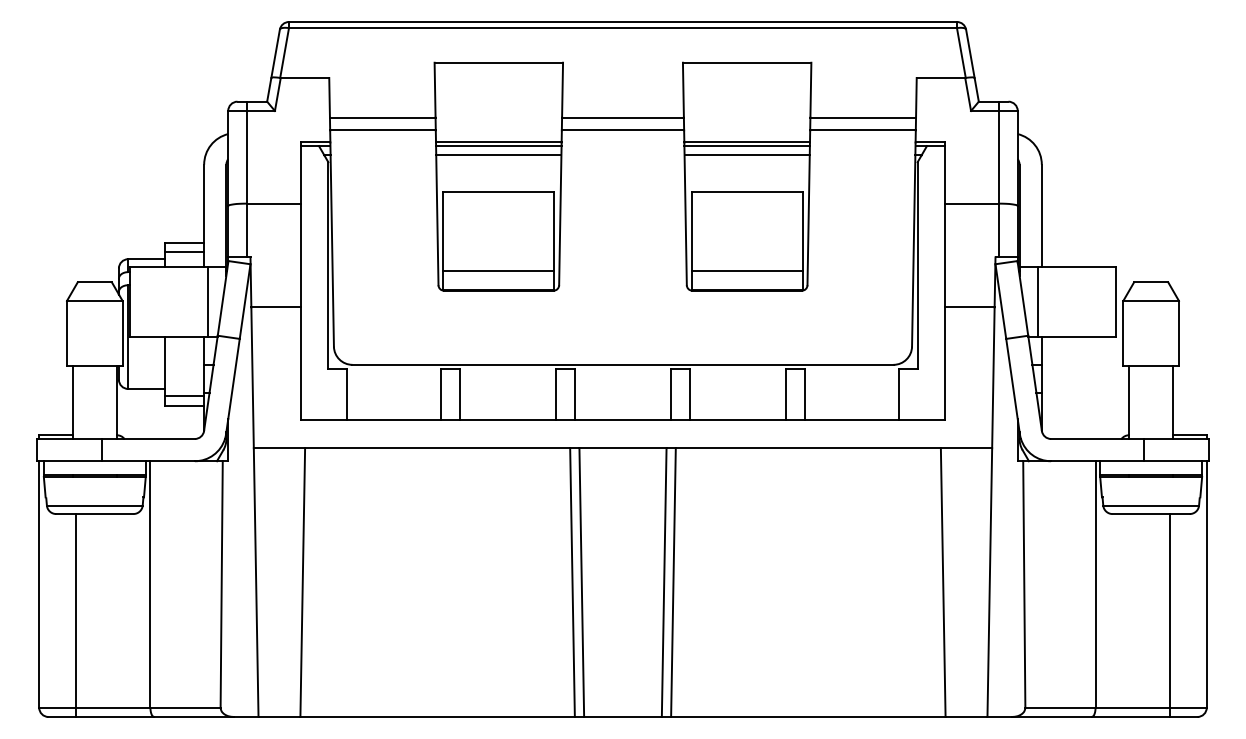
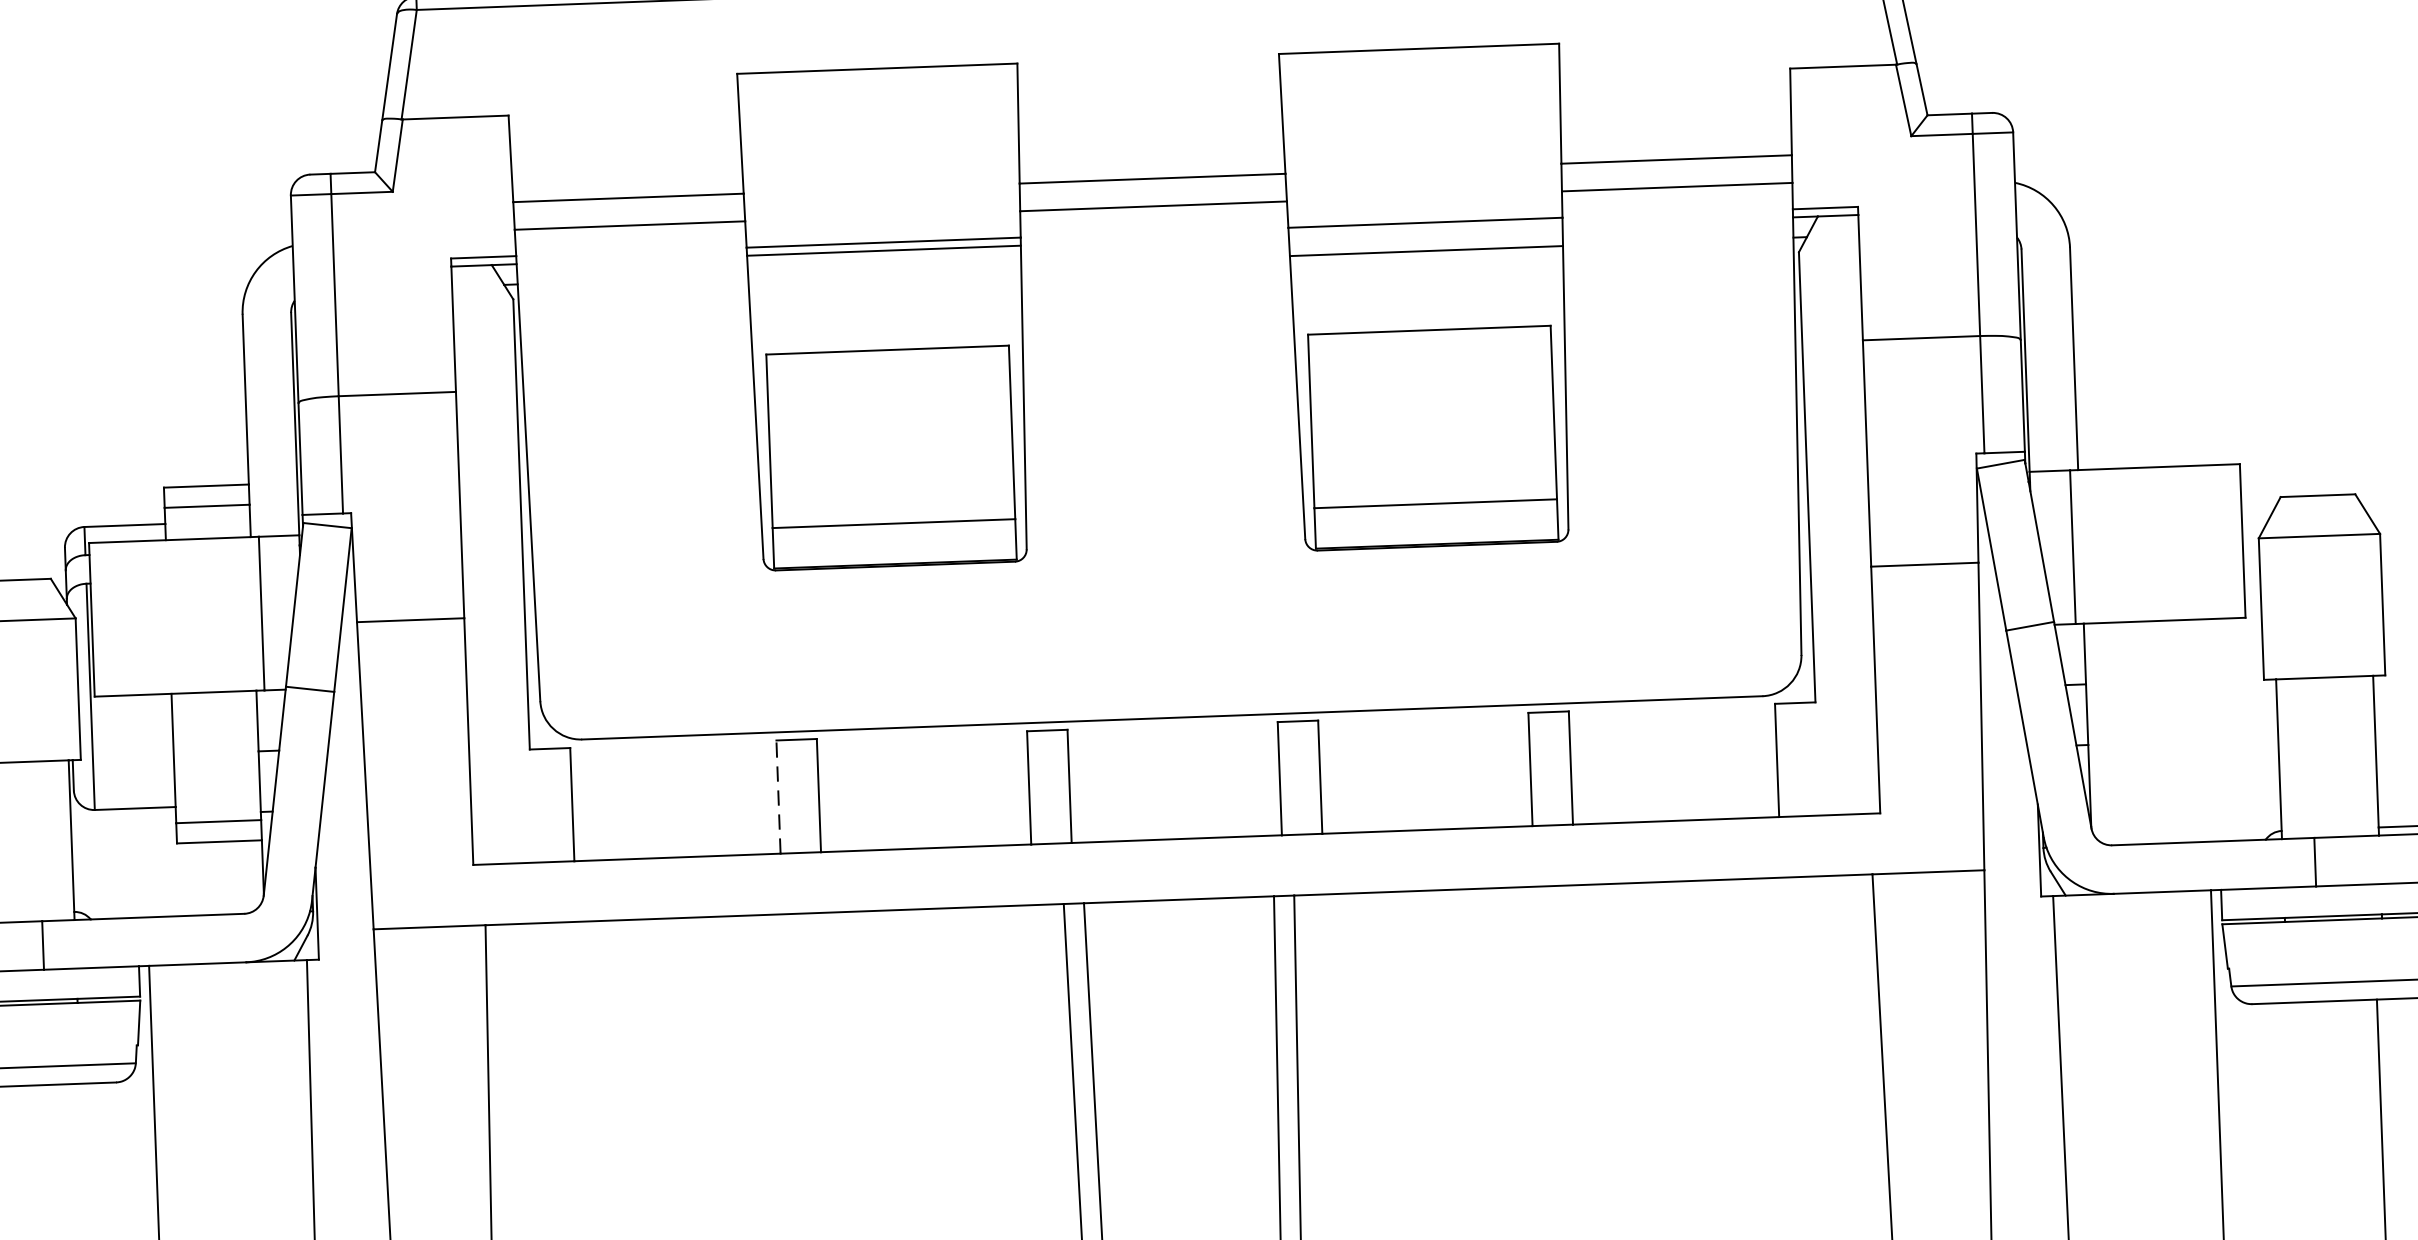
line: (746, 146) -> (1424, 231), removed
line: (498, 155) -> (884, 271), removed
line: (441, 394) -> (778, 797), solid -> dashed

